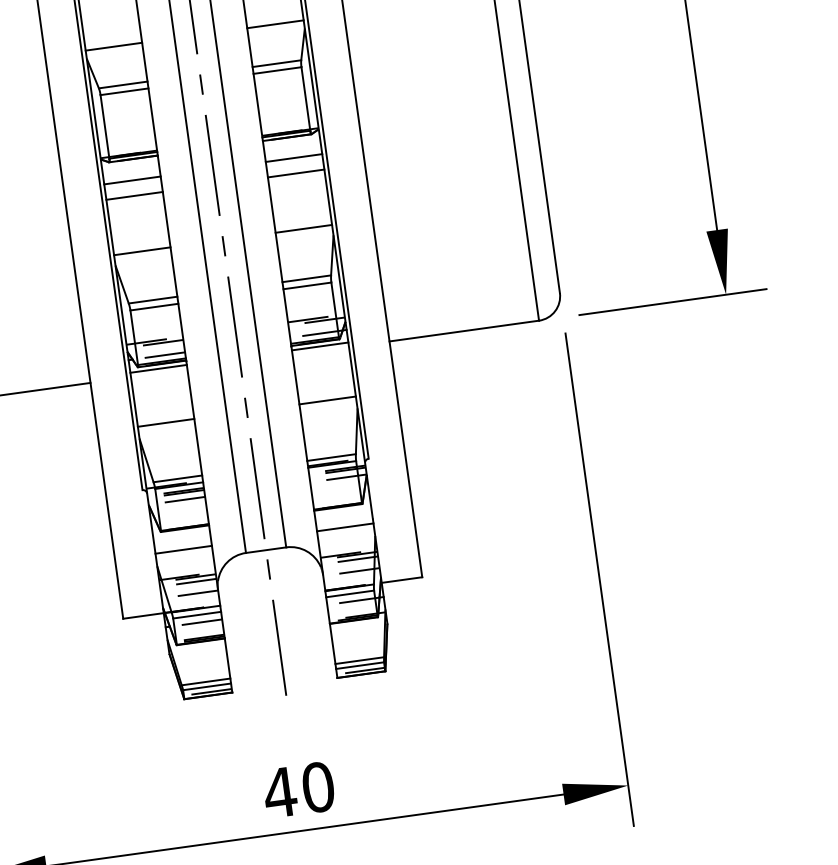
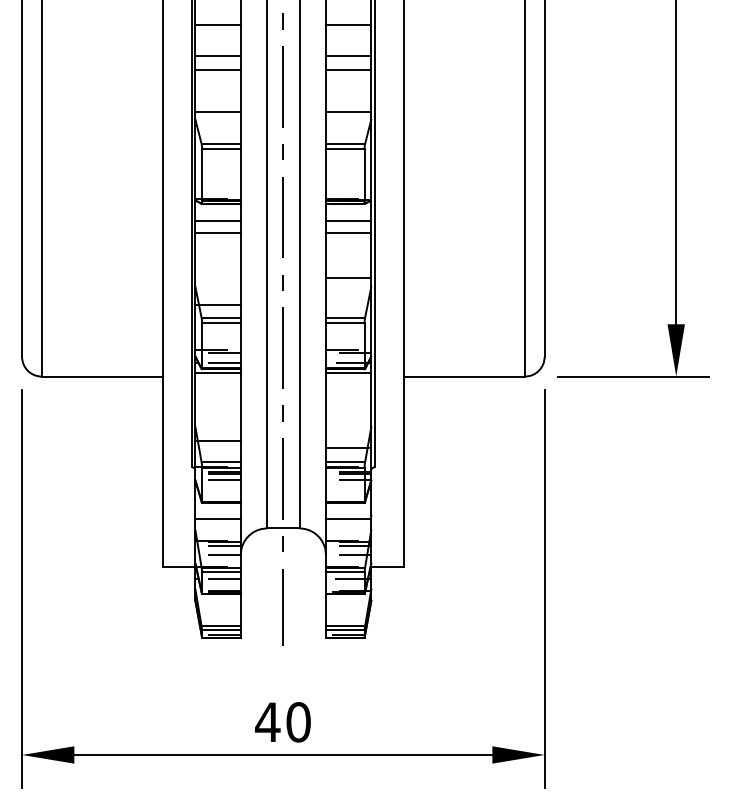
line: (141, 250) -> (217, 304), moved
line: (327, 400) -> (348, 447), moved
line: (165, 422) -> (217, 440), moved

